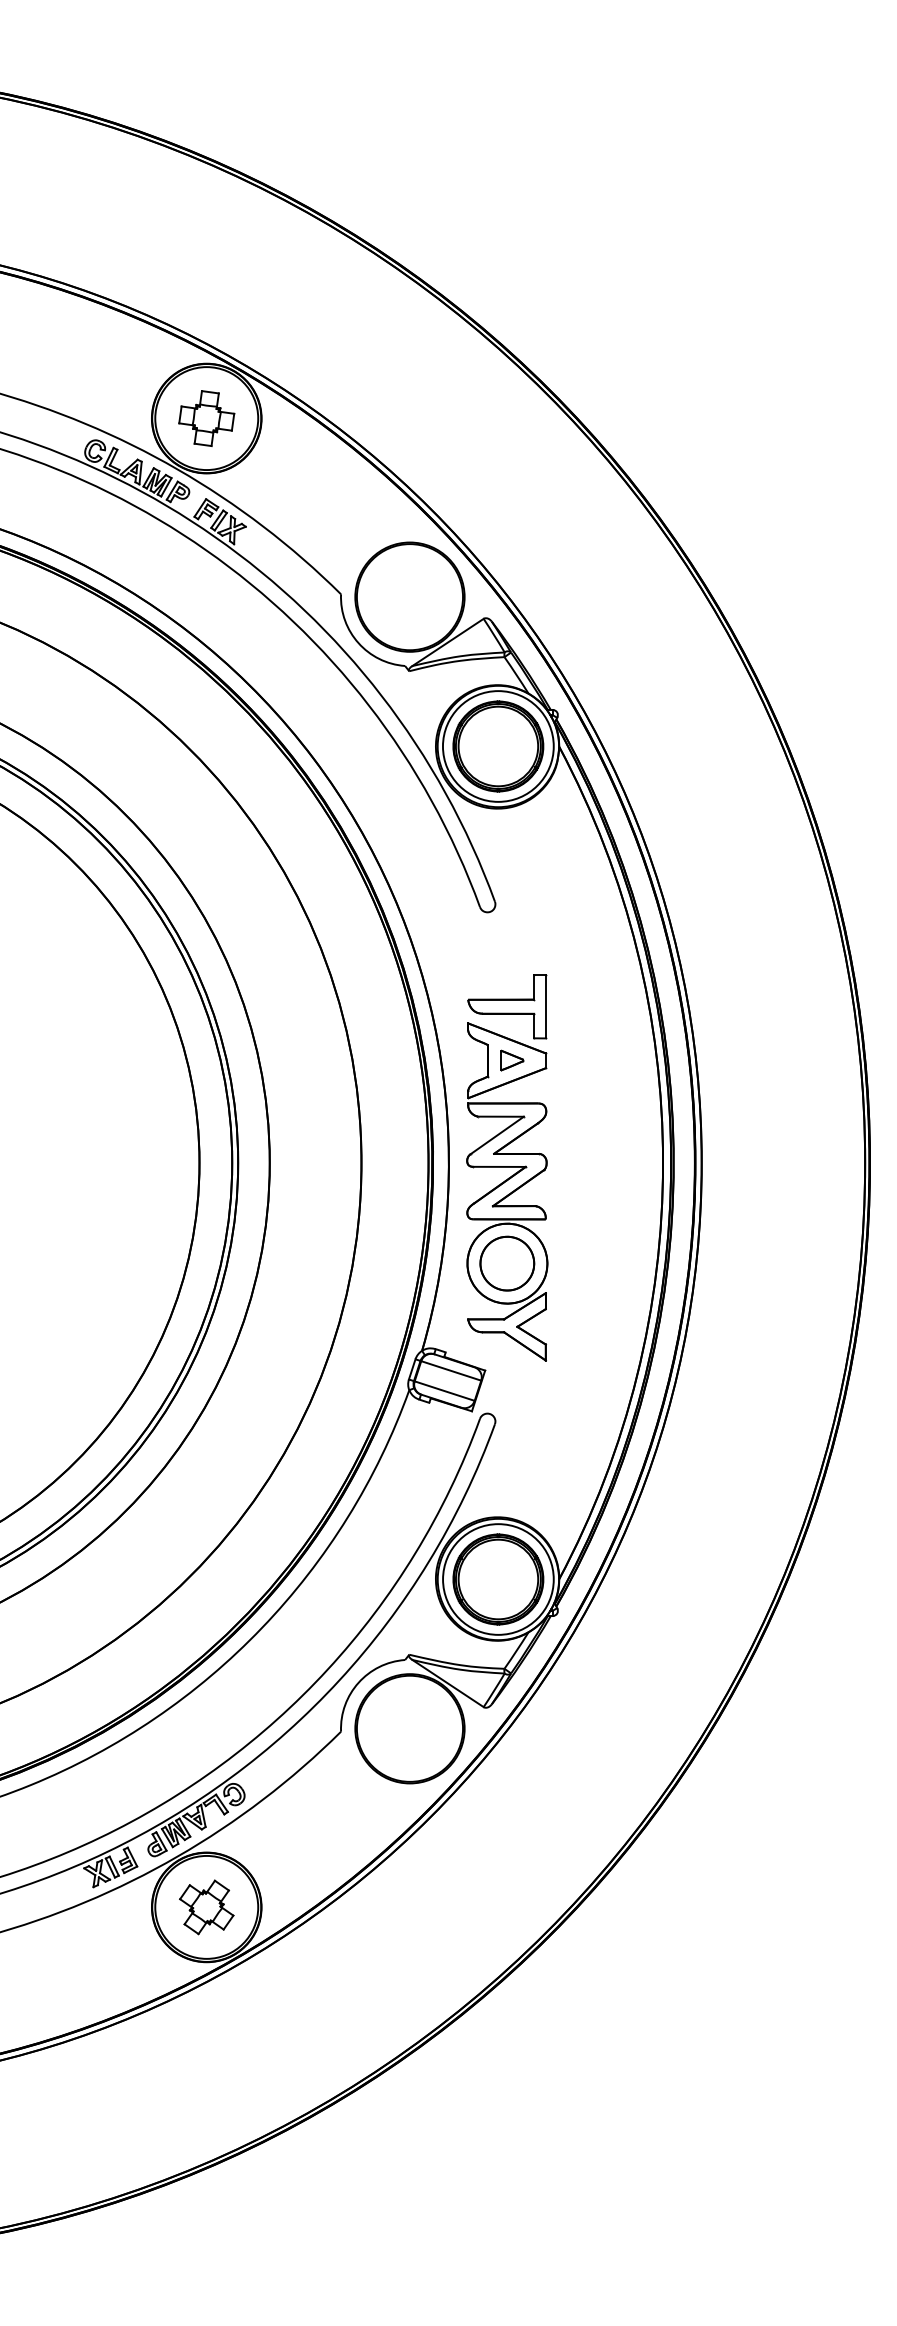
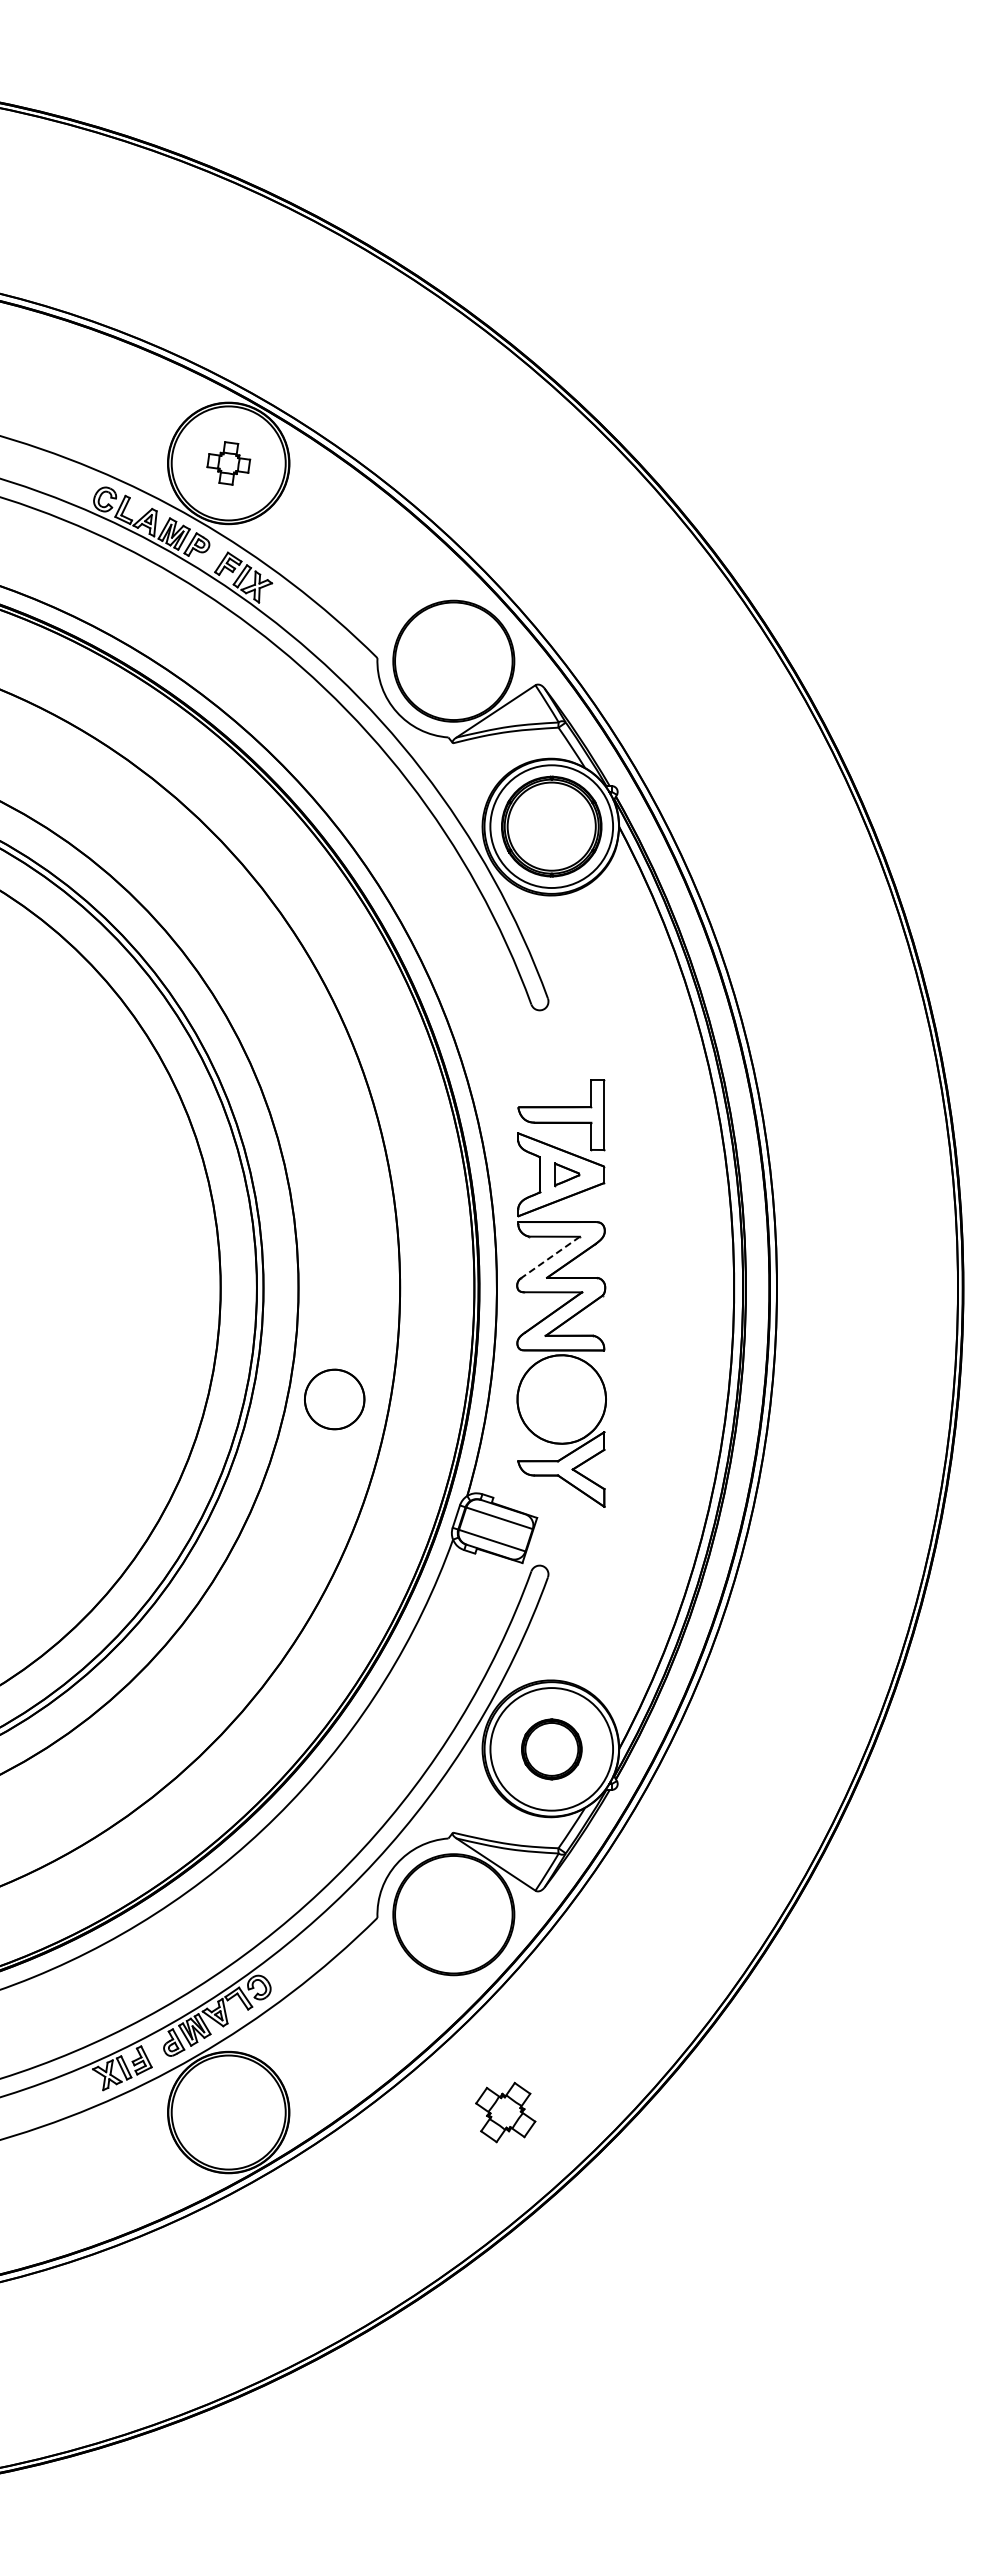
part: (206, 418) -> (228, 463), size x0.7
line: (497, 1135) -> (550, 1257), solid -> dashed
part: (507, 1263) -> (334, 1399), moved
part: (498, 1579) -> (551, 1749), size x0.6
part: (206, 1907) -> (505, 2112), moved

